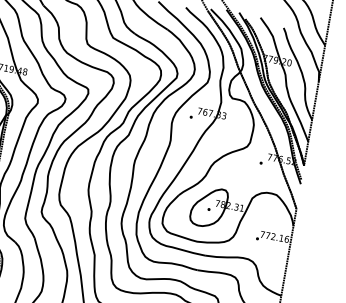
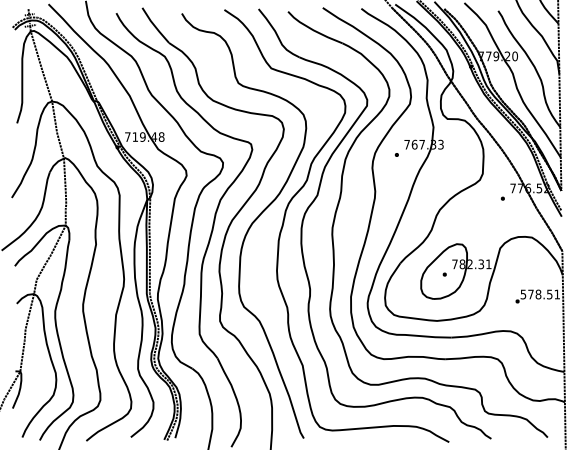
text: (274, 236) -> (540, 294), 772.16 -> 578.51

